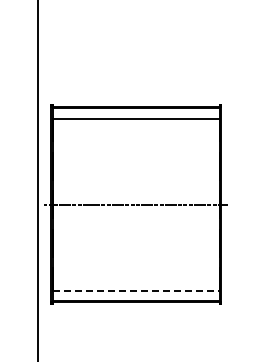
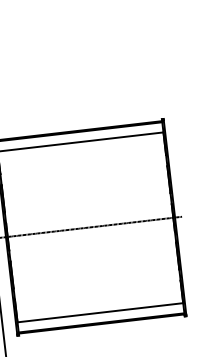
line: (136, 290) -> (100, 312), dashed -> solid

